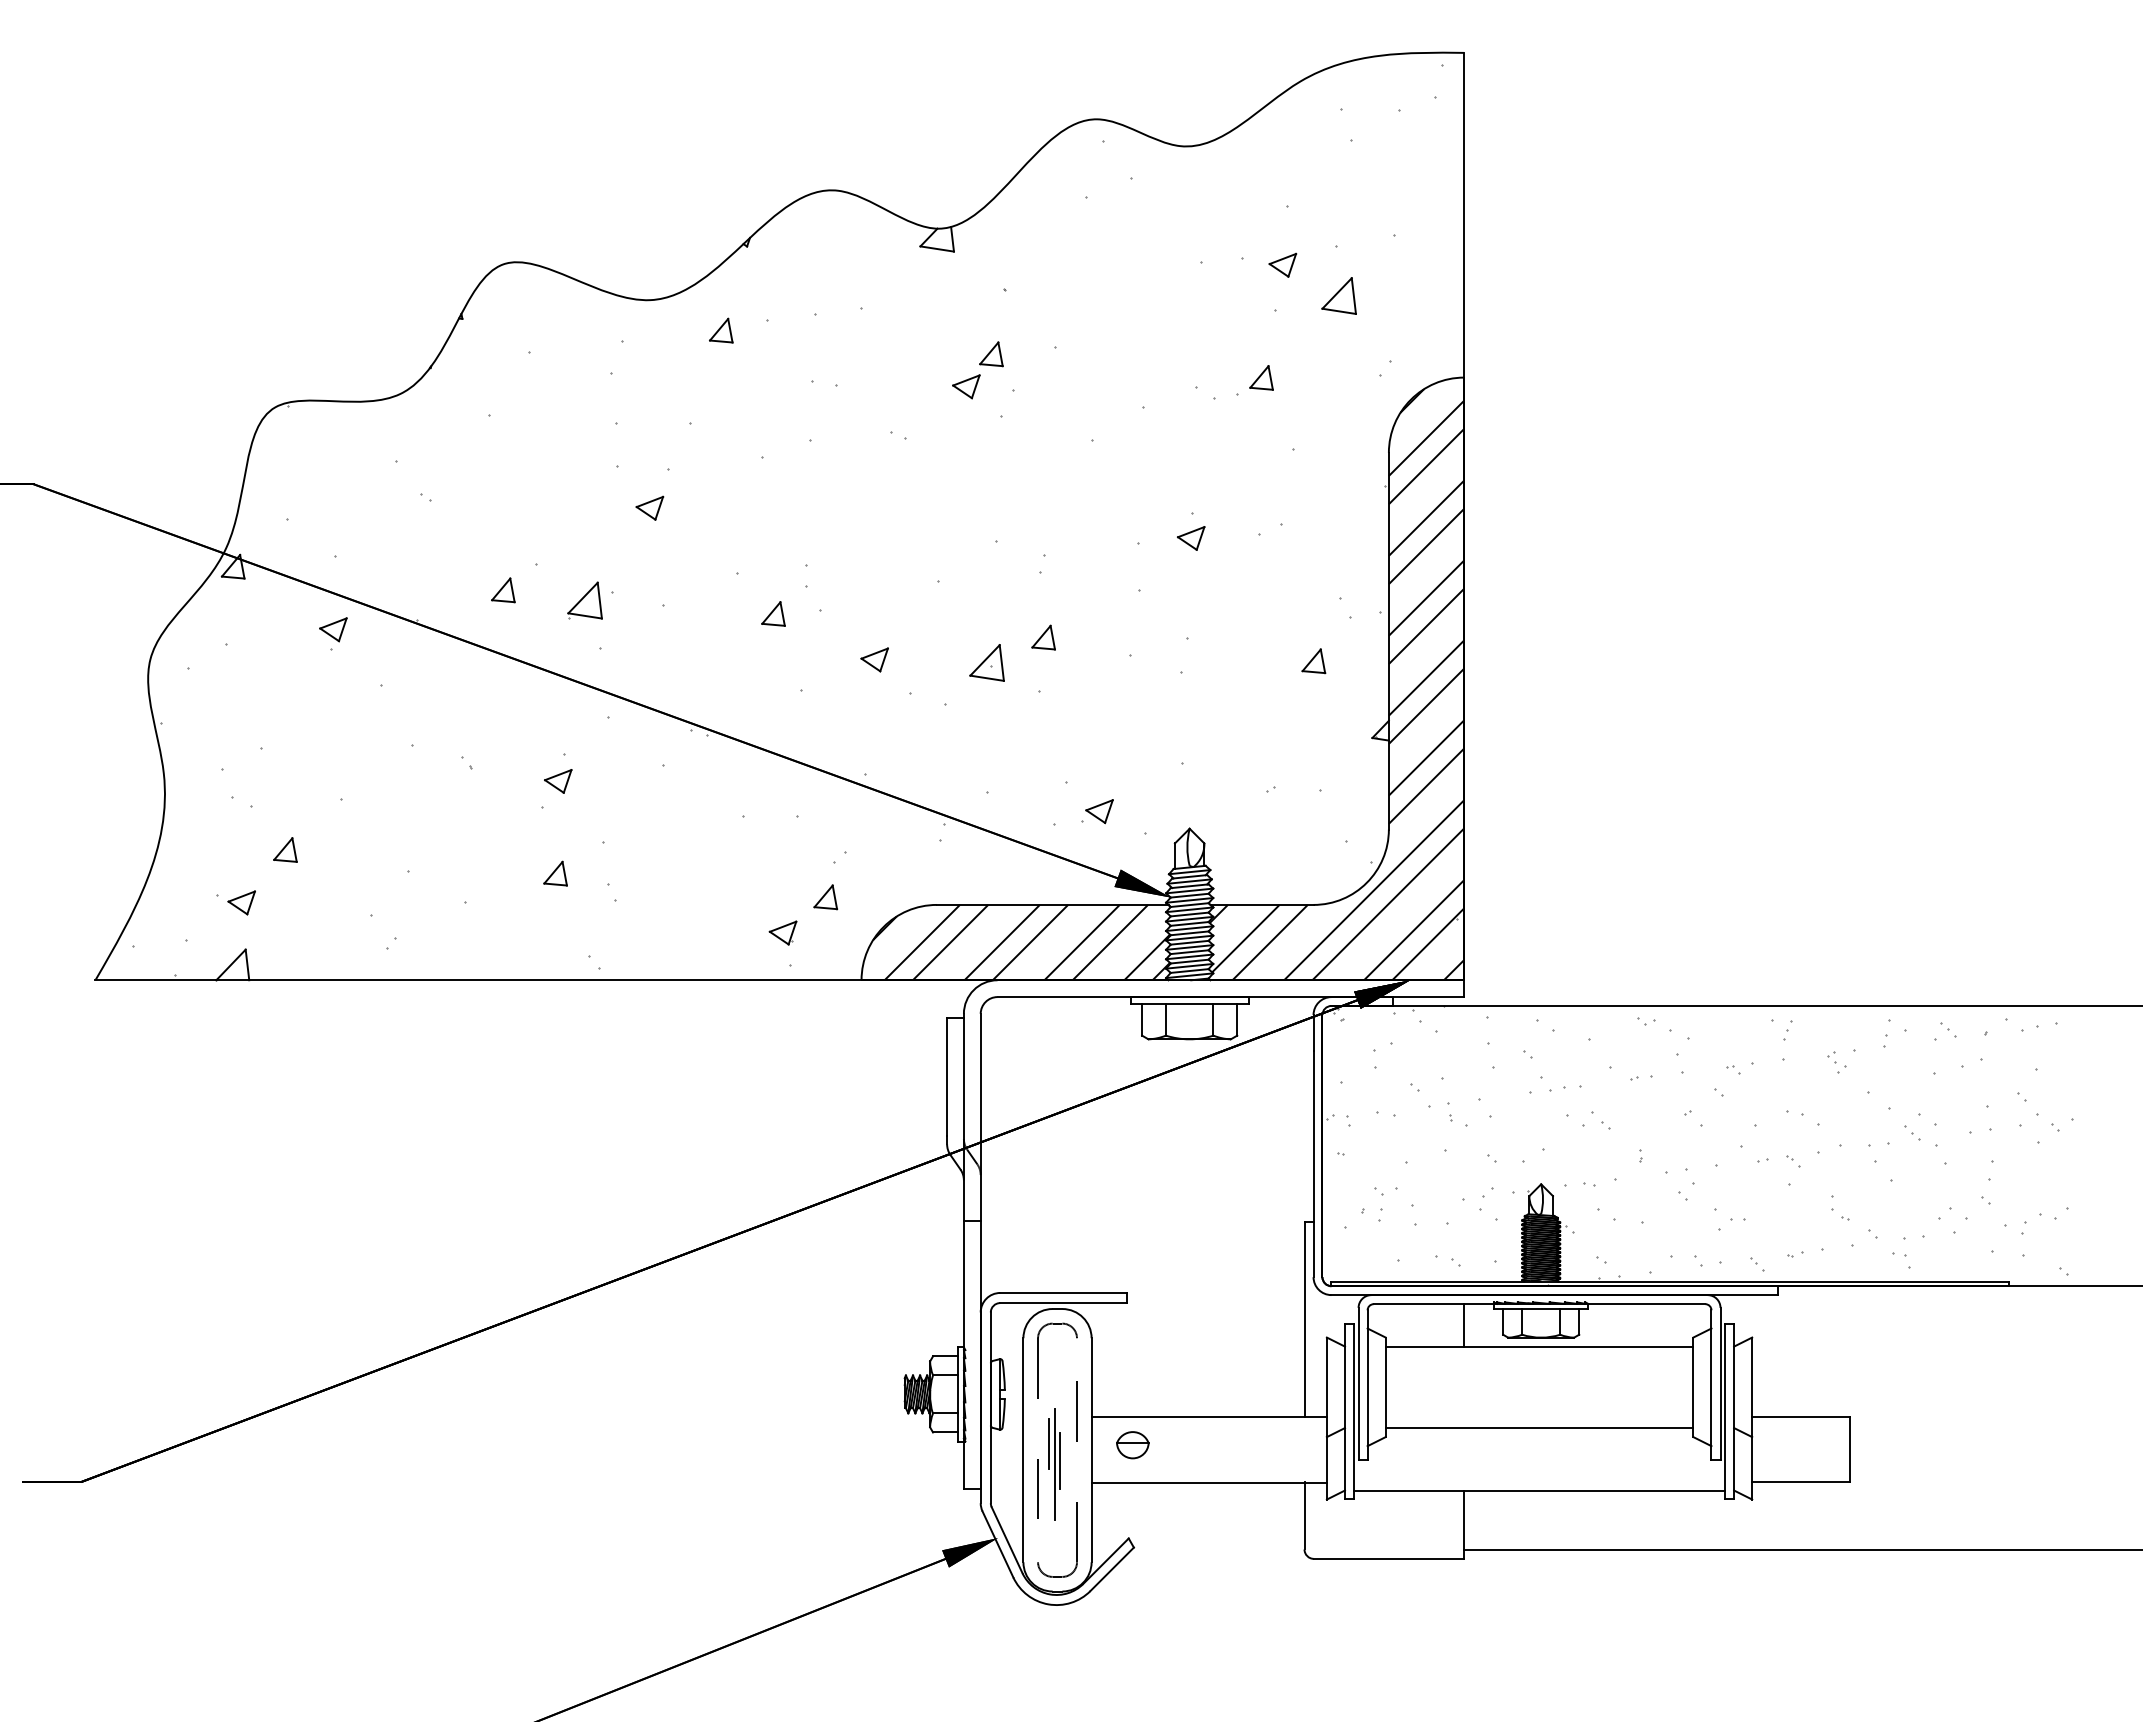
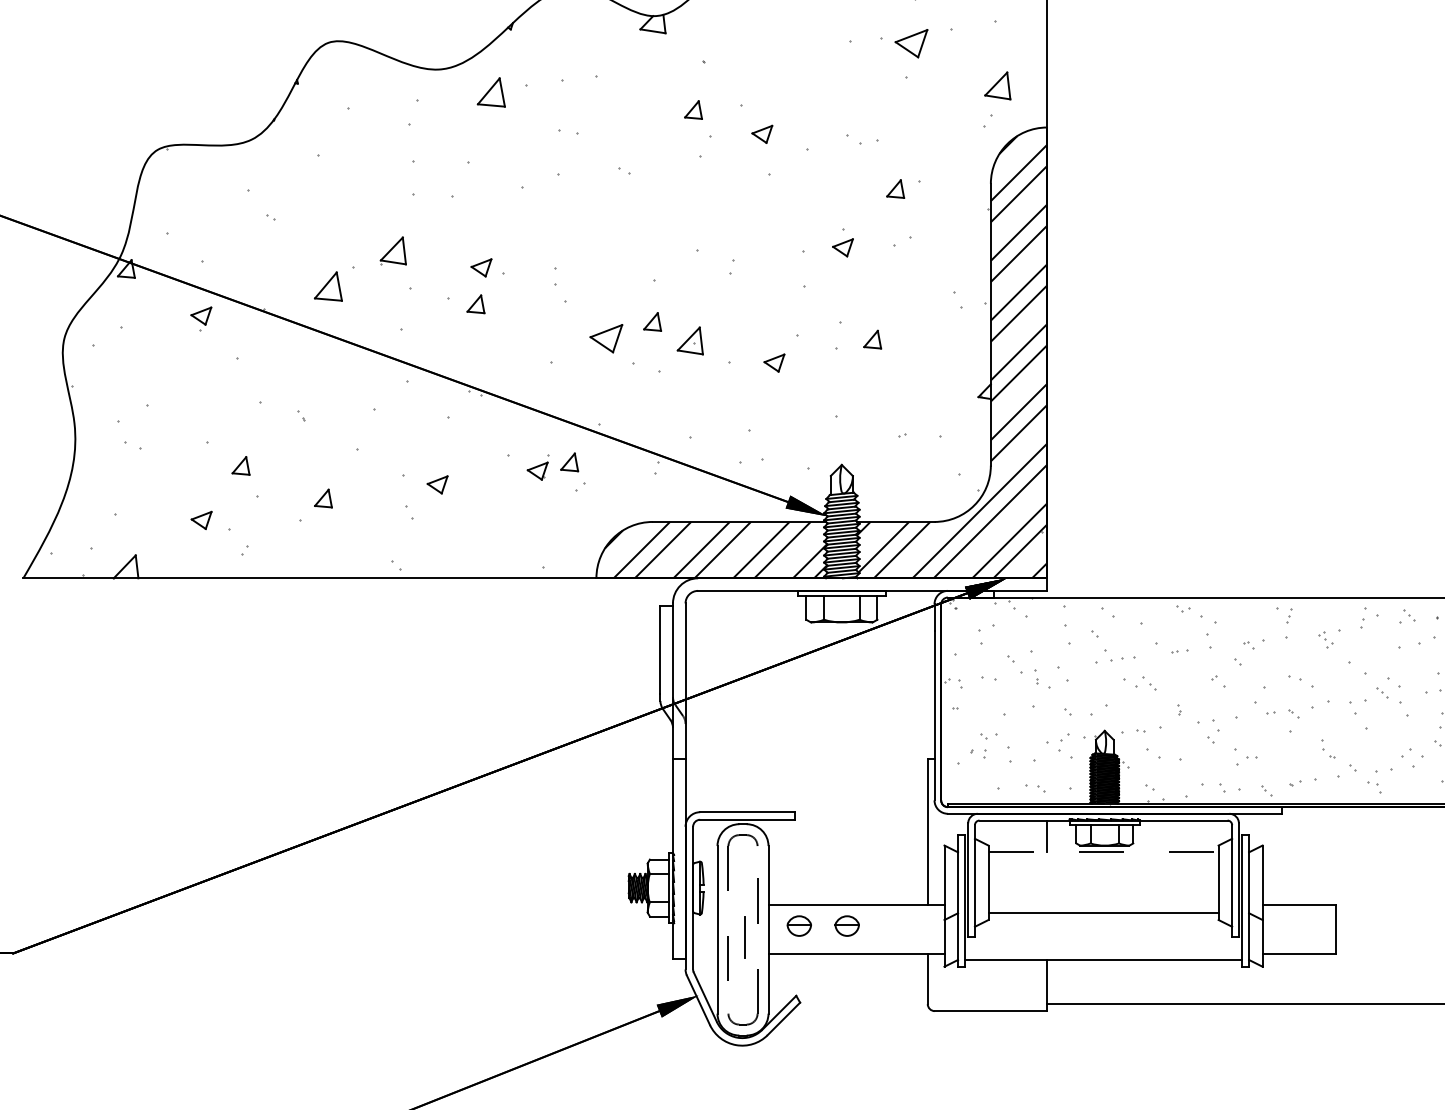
part: (1282, 264) -> (911, 42), size x1.6
part: (1338, 295) -> (997, 85), moved
part: (721, 330) -> (491, 92), size x1.6
part: (1261, 377) -> (895, 188), moved
part: (966, 386) -> (762, 134), moved
part: (649, 507) -> (481, 267), moved
part: (503, 590) -> (328, 286), size x1.6
part: (584, 600) -> (392, 250), moved
part: (773, 613) -> (475, 303), moved
part: (1043, 637) -> (652, 321), moved
part: (874, 659) -> (606, 338), size x1.6
part: (1313, 661) -> (872, 339), moved
part: (558, 781) -> (437, 484), moved
part: (1099, 811) -> (774, 363), moved
part: (285, 849) -> (241, 465), moved
part: (555, 873) -> (323, 498), moved
part: (825, 897) -> (569, 462), moved
part: (241, 902) -> (201, 520), moved
part: (782, 932) -> (537, 470), moved
line: (1539, 1346) -> (1103, 852), solid -> dashed
line: (1048, 1443) -> (736, 924), removed
part: (1196, 1445) -> (846, 926), added
line: (1054, 1464) -> (740, 940), removed

